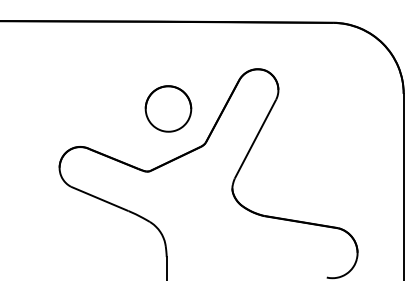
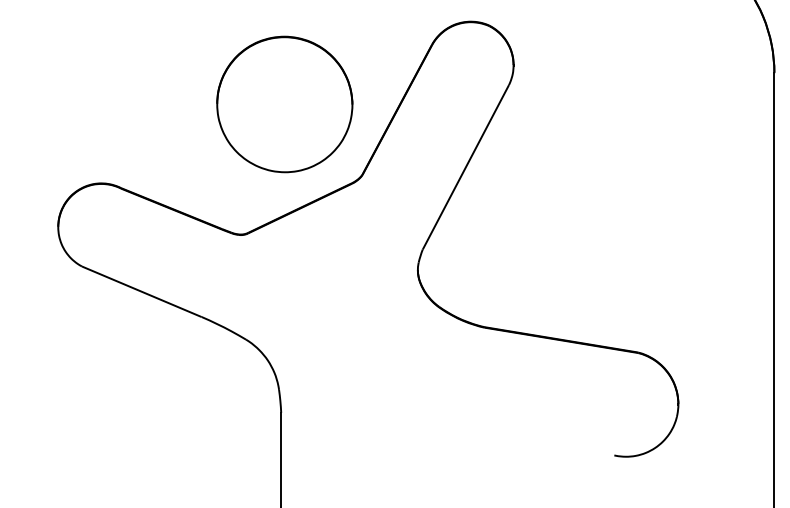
part: (168, 108) -> (284, 103), size x1.43

